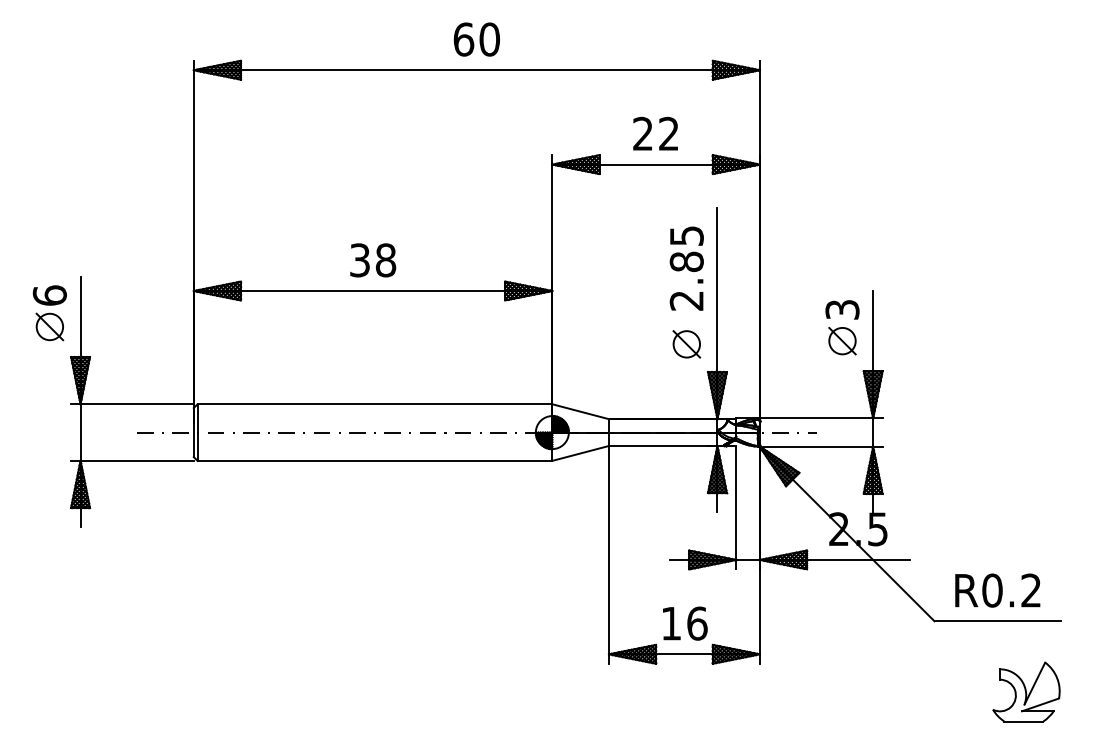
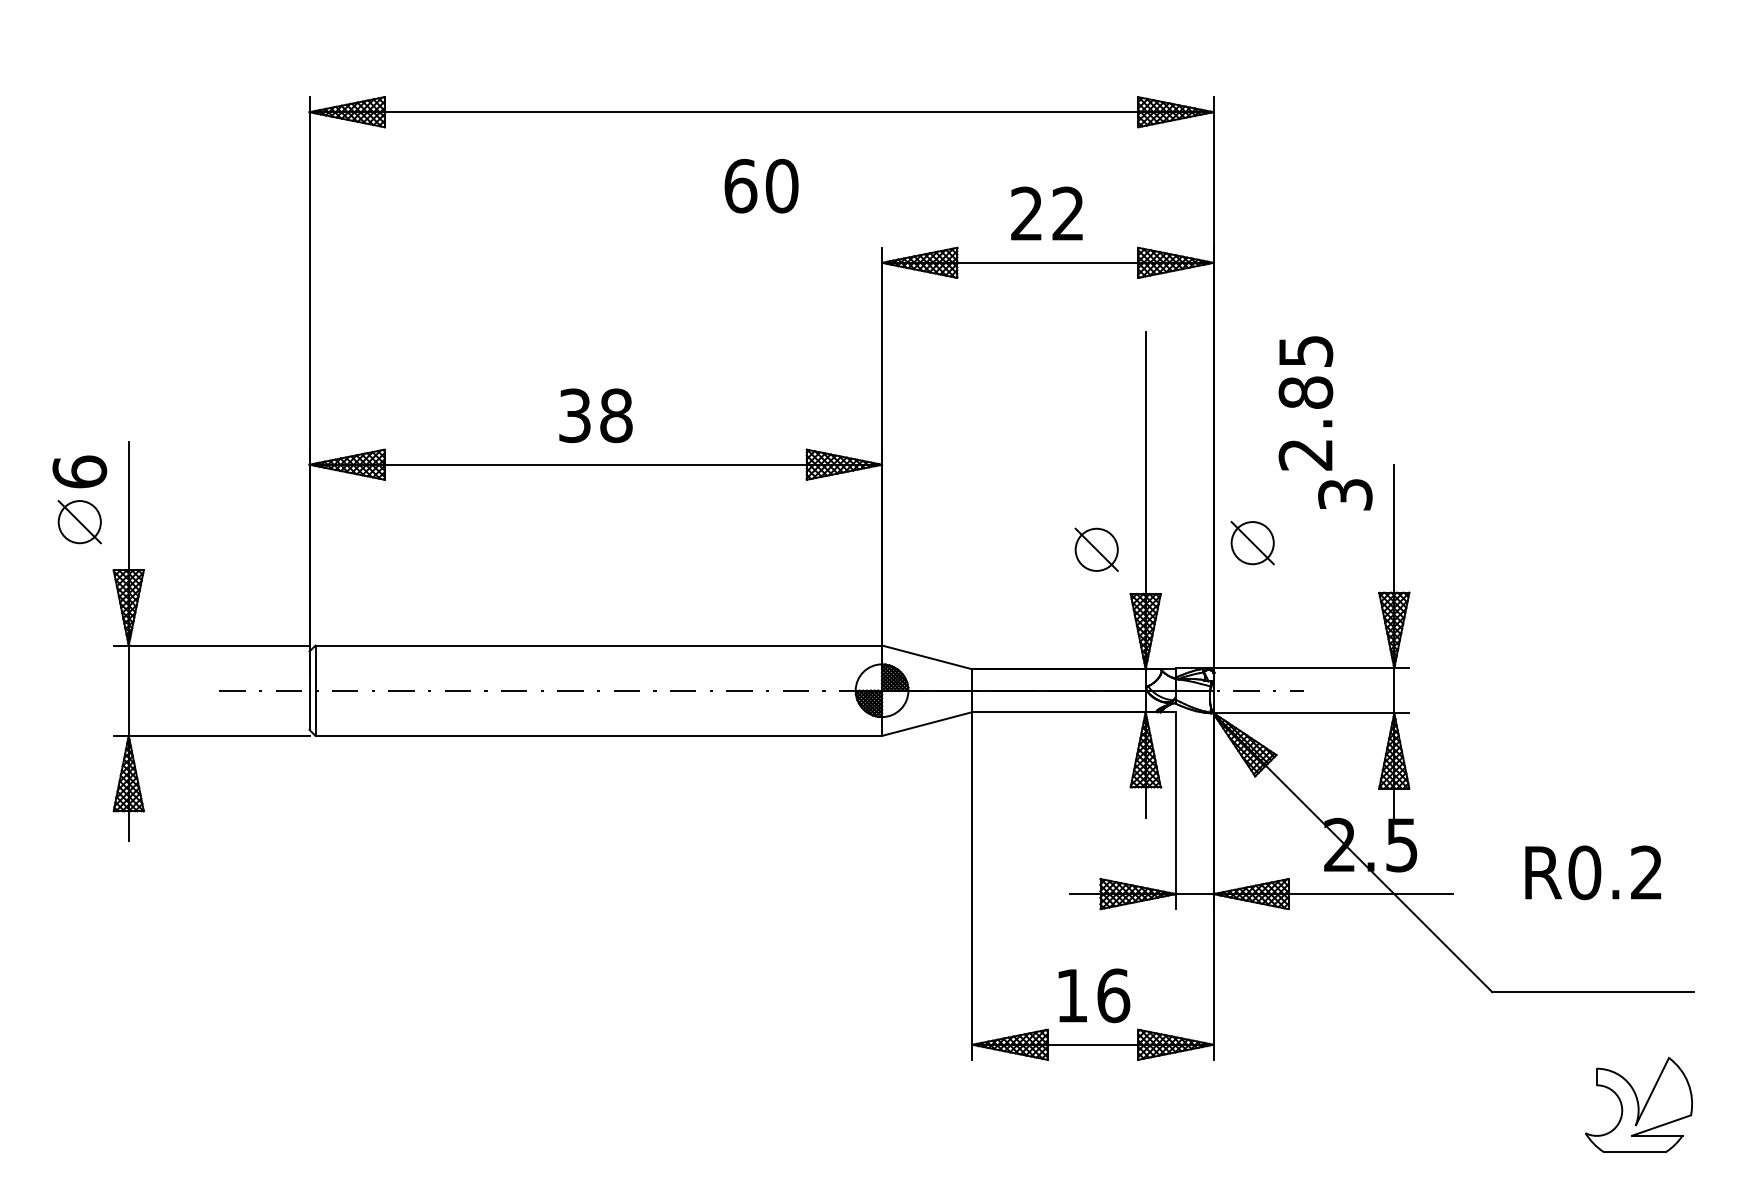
text: (476, 39) -> (760, 186), moved
text: (686, 268) -> (1305, 403), moved
part: (842, 340) -> (1252, 542), moved
text: (997, 590) -> (1592, 872), moved

